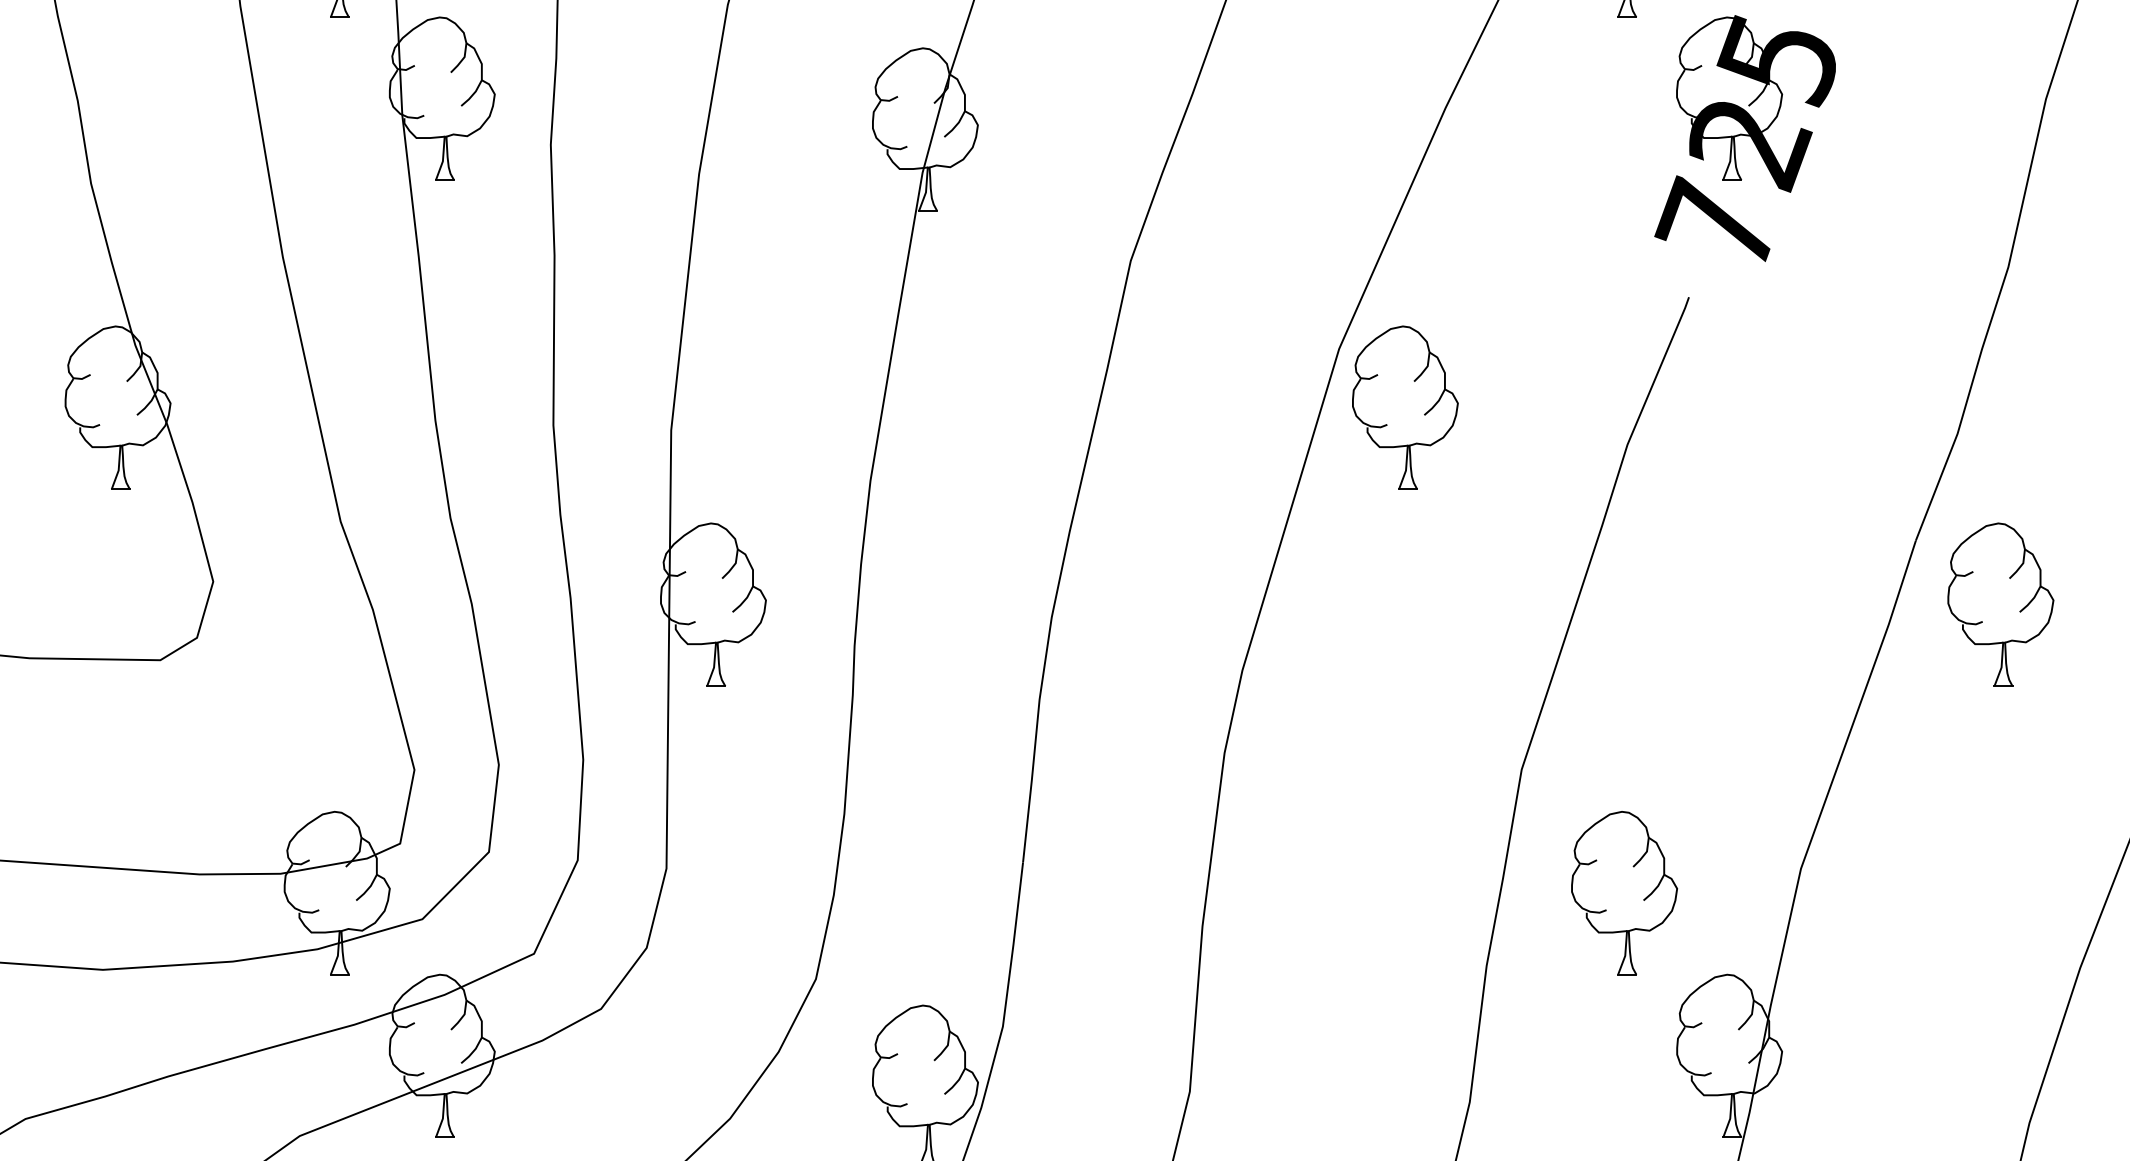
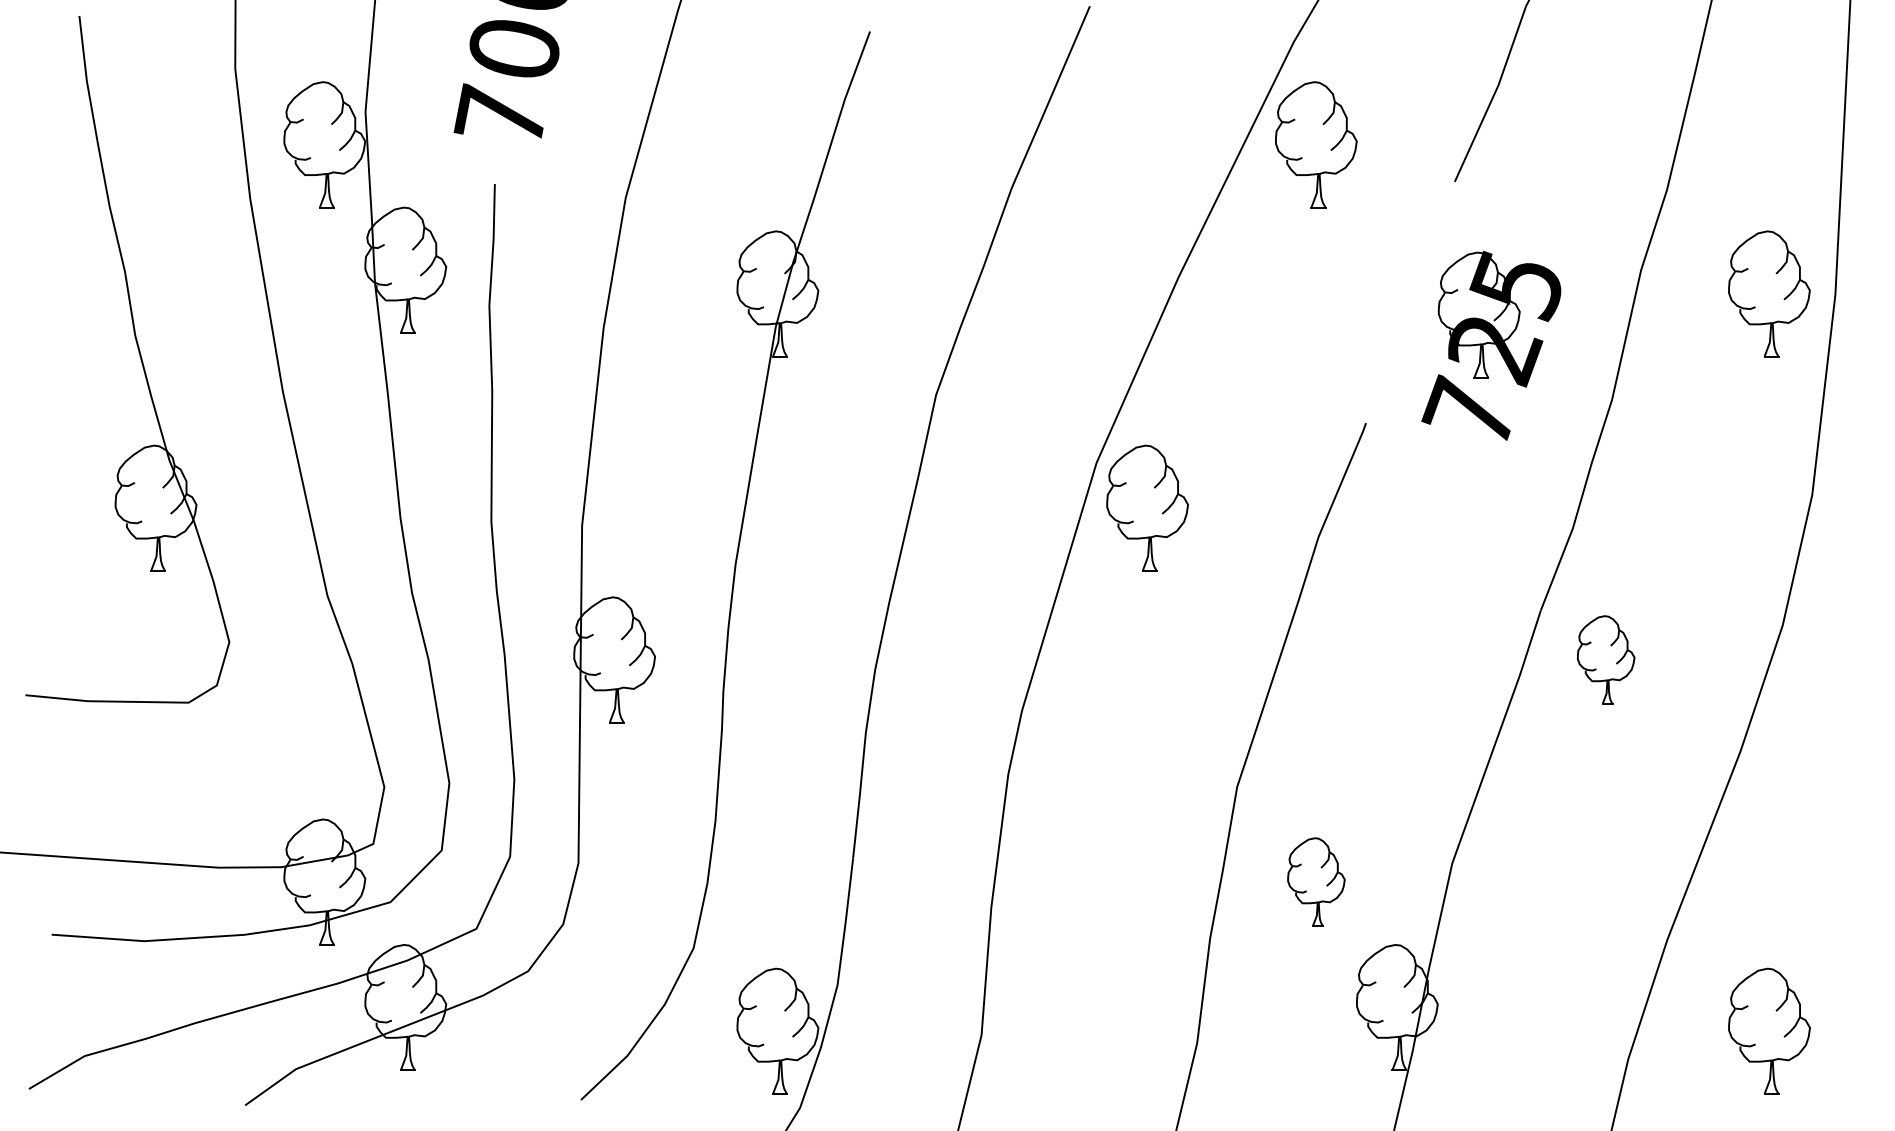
part: (1745, 138) -> (1491, 345), moved
part: (1999, 604) -> (1605, 659), size x0.7
part: (1624, 892) -> (1316, 881), size x0.7

